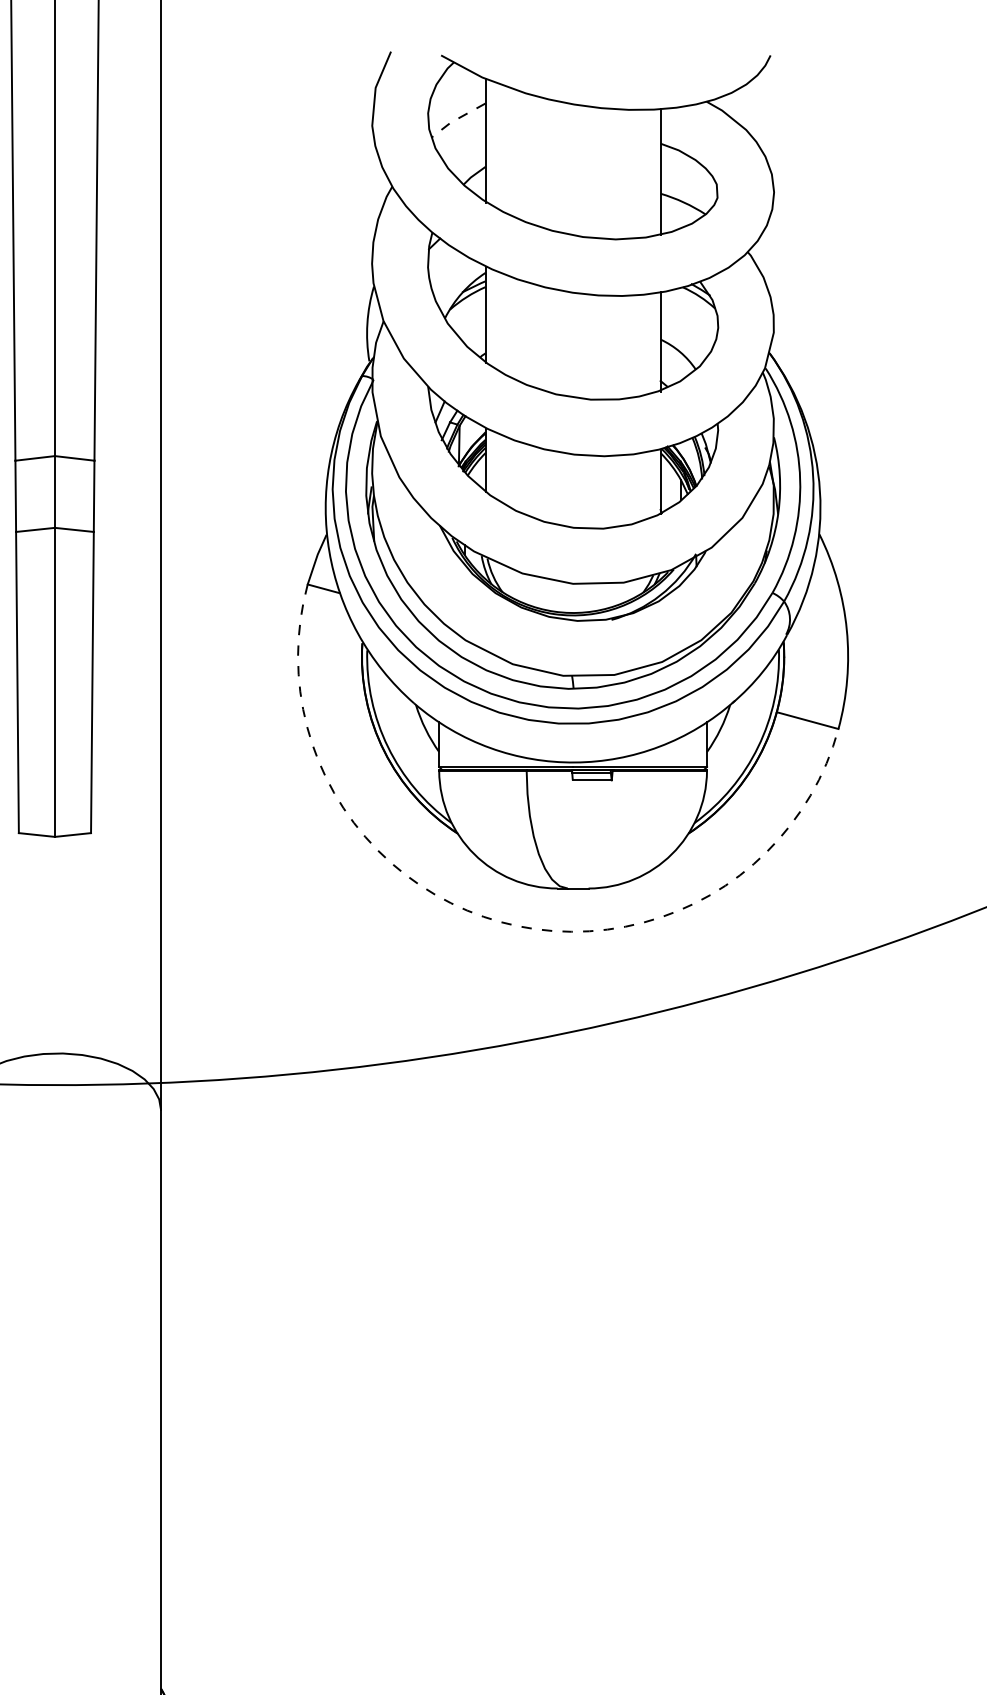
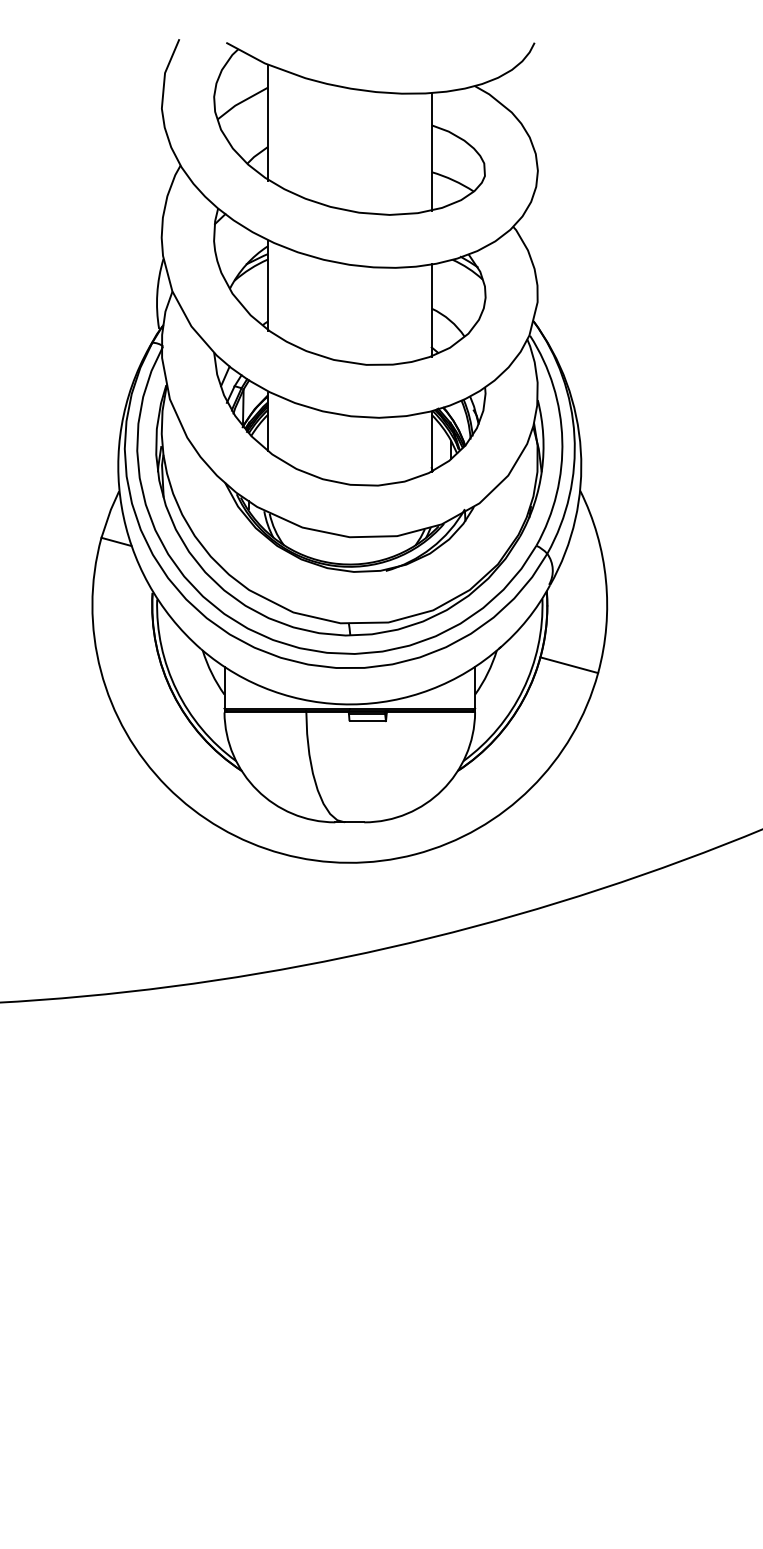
line: (456, 119) -> (240, 102), dashed -> solid
arc: (500, 922) -> (281, 854), dashed -> solid

